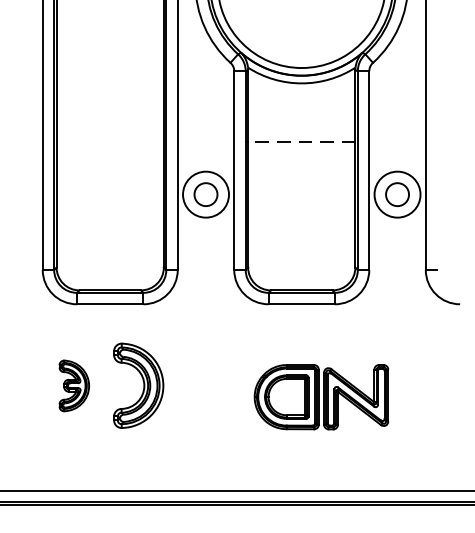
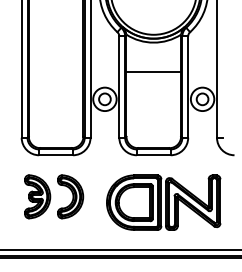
line: (301, 141) -> (153, 72), dashed -> solid
part: (73, 385) -> (37, 196), size x1.67
part: (320, 396) -> (163, 202), size x1.67

